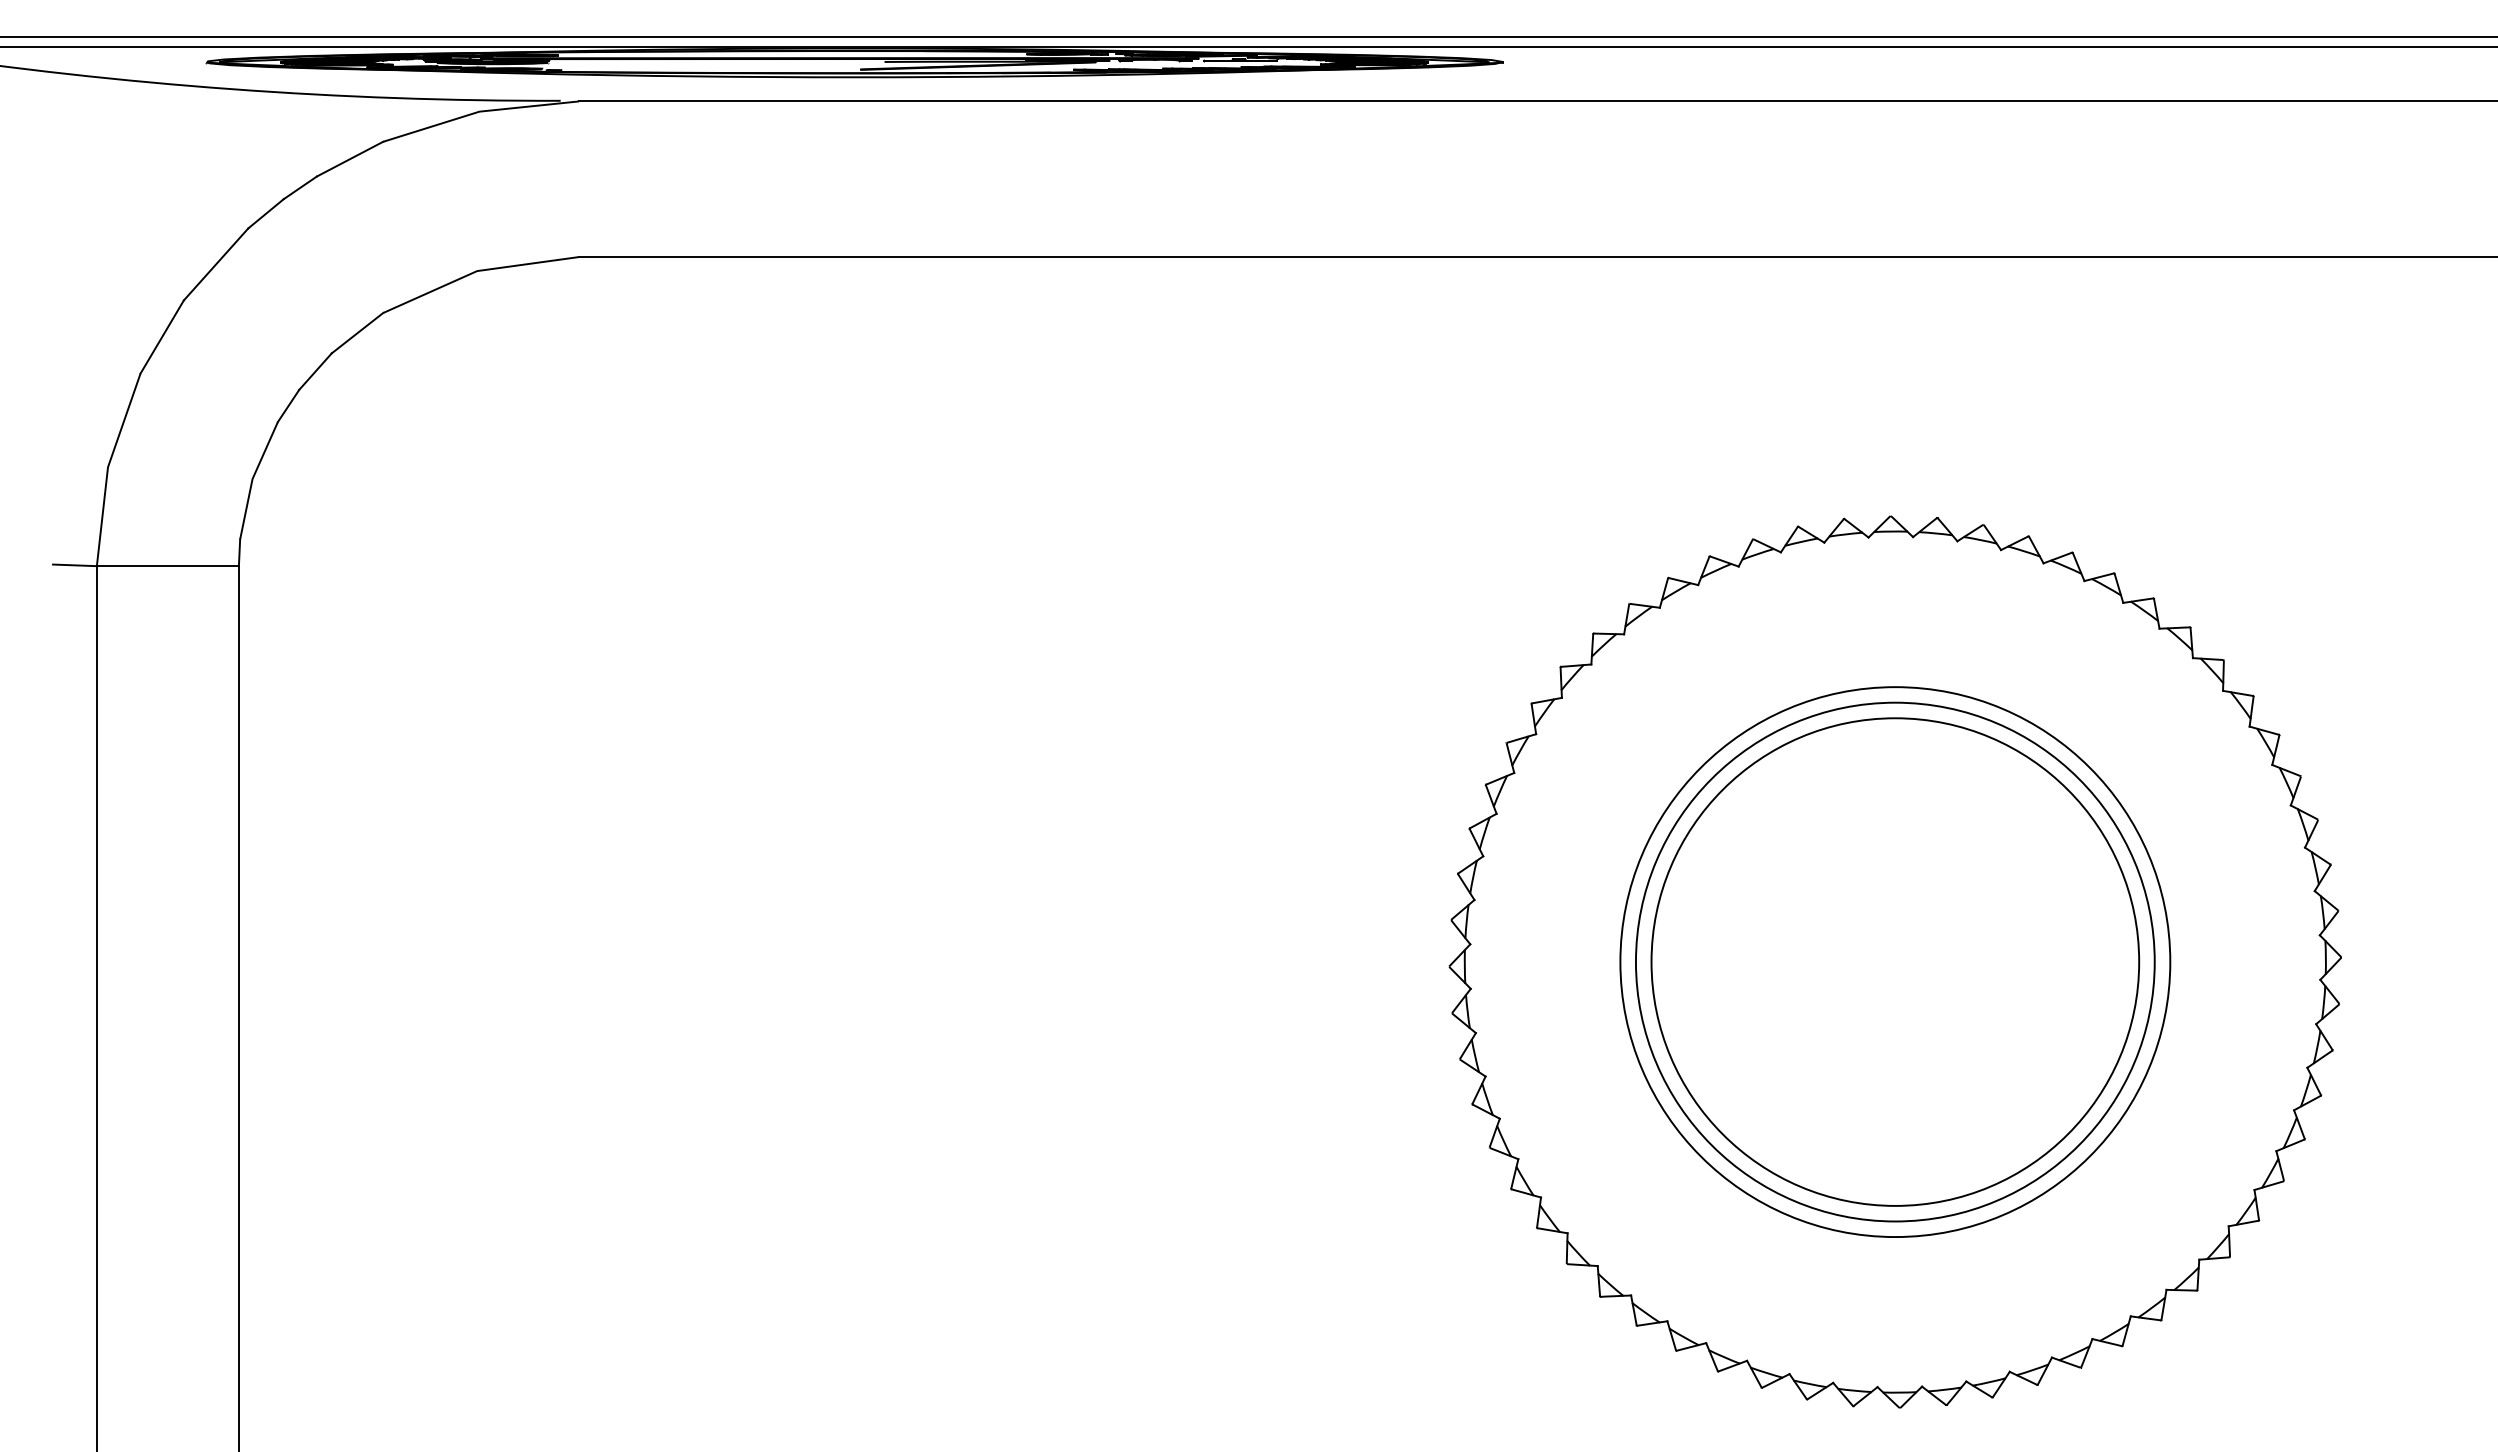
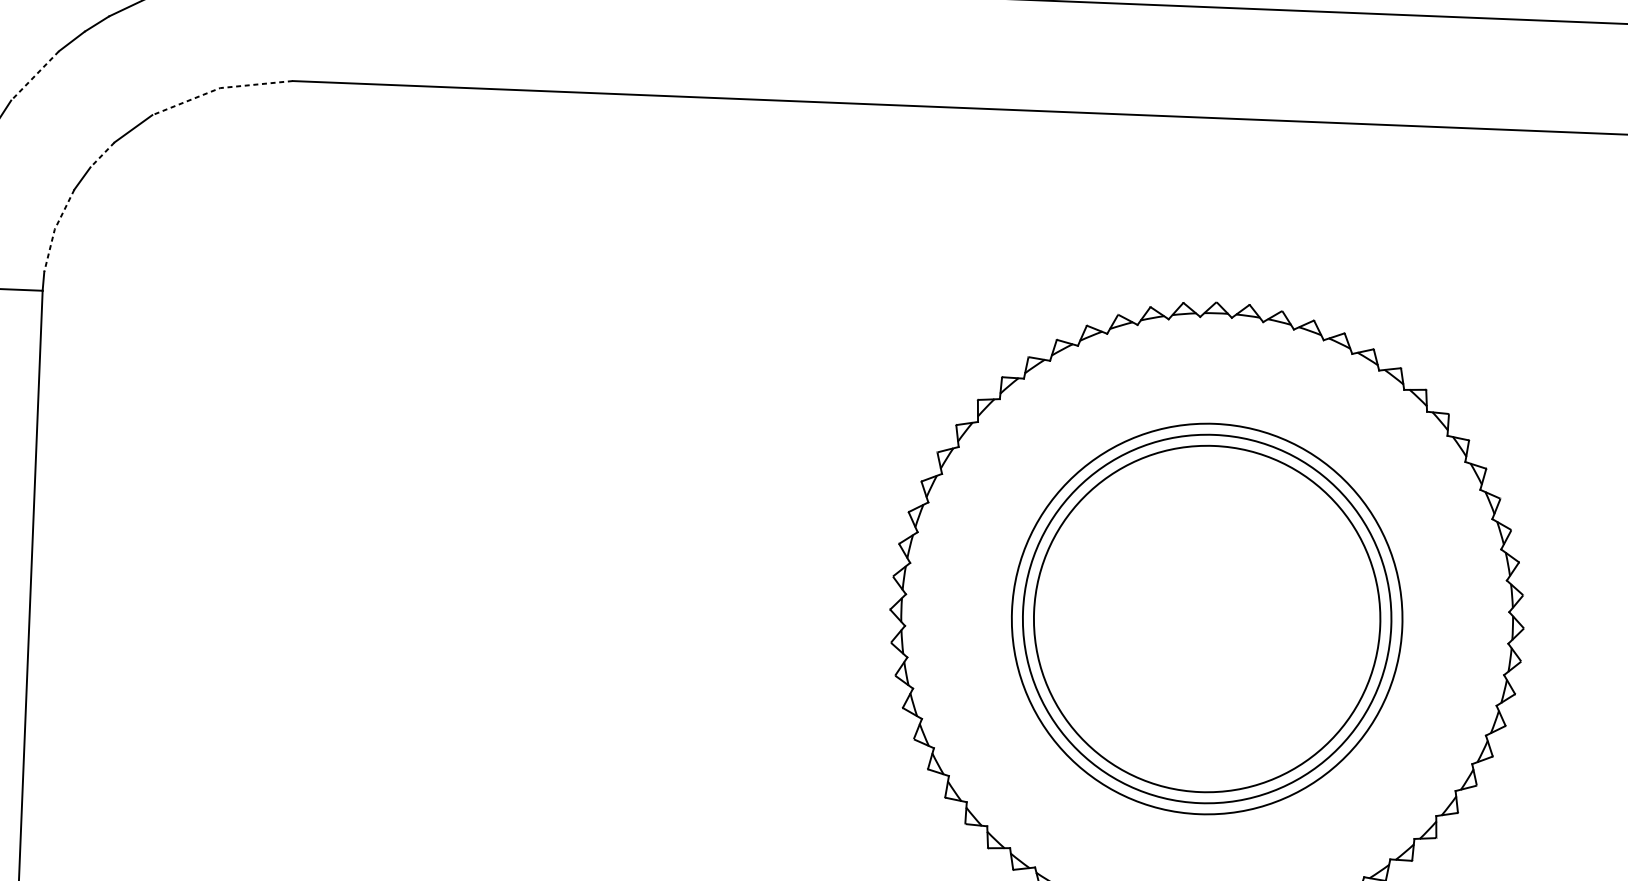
line: (215, 264) -> (34, 75), solid -> dashed
line: (477, 271) -> (220, 88), solid -> dashed
line: (315, 372) -> (102, 155), solid -> dashed
line: (252, 479) -> (54, 229), solid -> dashed

